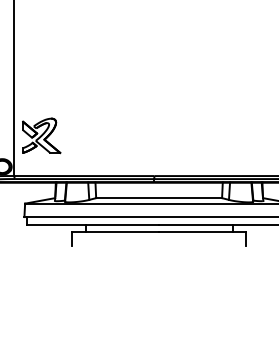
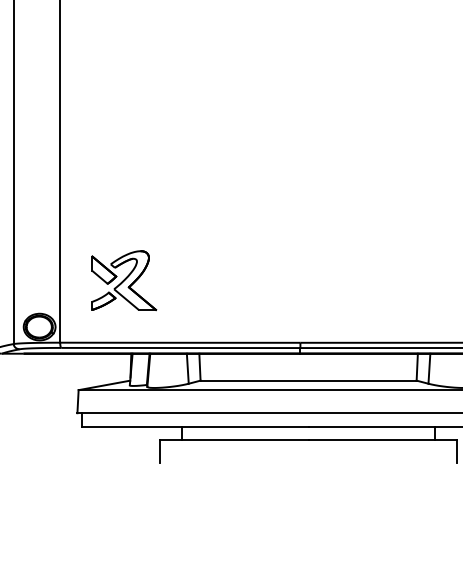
part: (41, 135) -> (123, 280), moved

